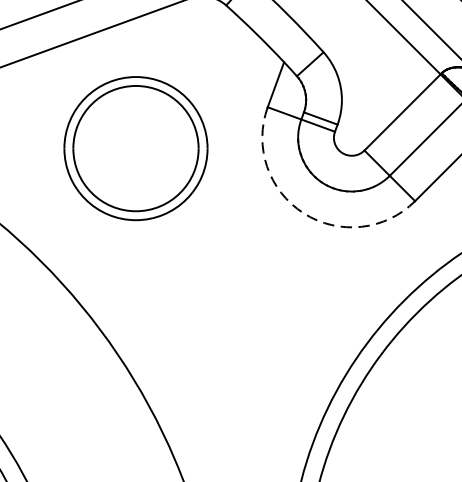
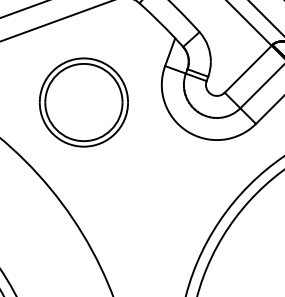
part: (135, 148) -> (83, 102), moved
arc: (303, 213) -> (187, 131), dashed -> solid

